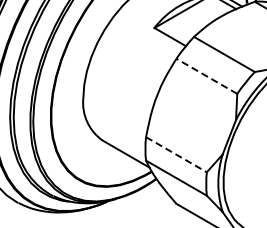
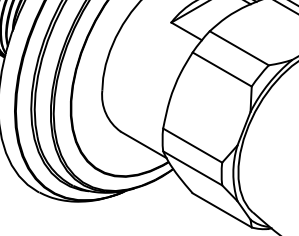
line: (206, 76) -> (221, 69), dashed -> solid
line: (177, 154) -> (193, 145), dashed -> solid

